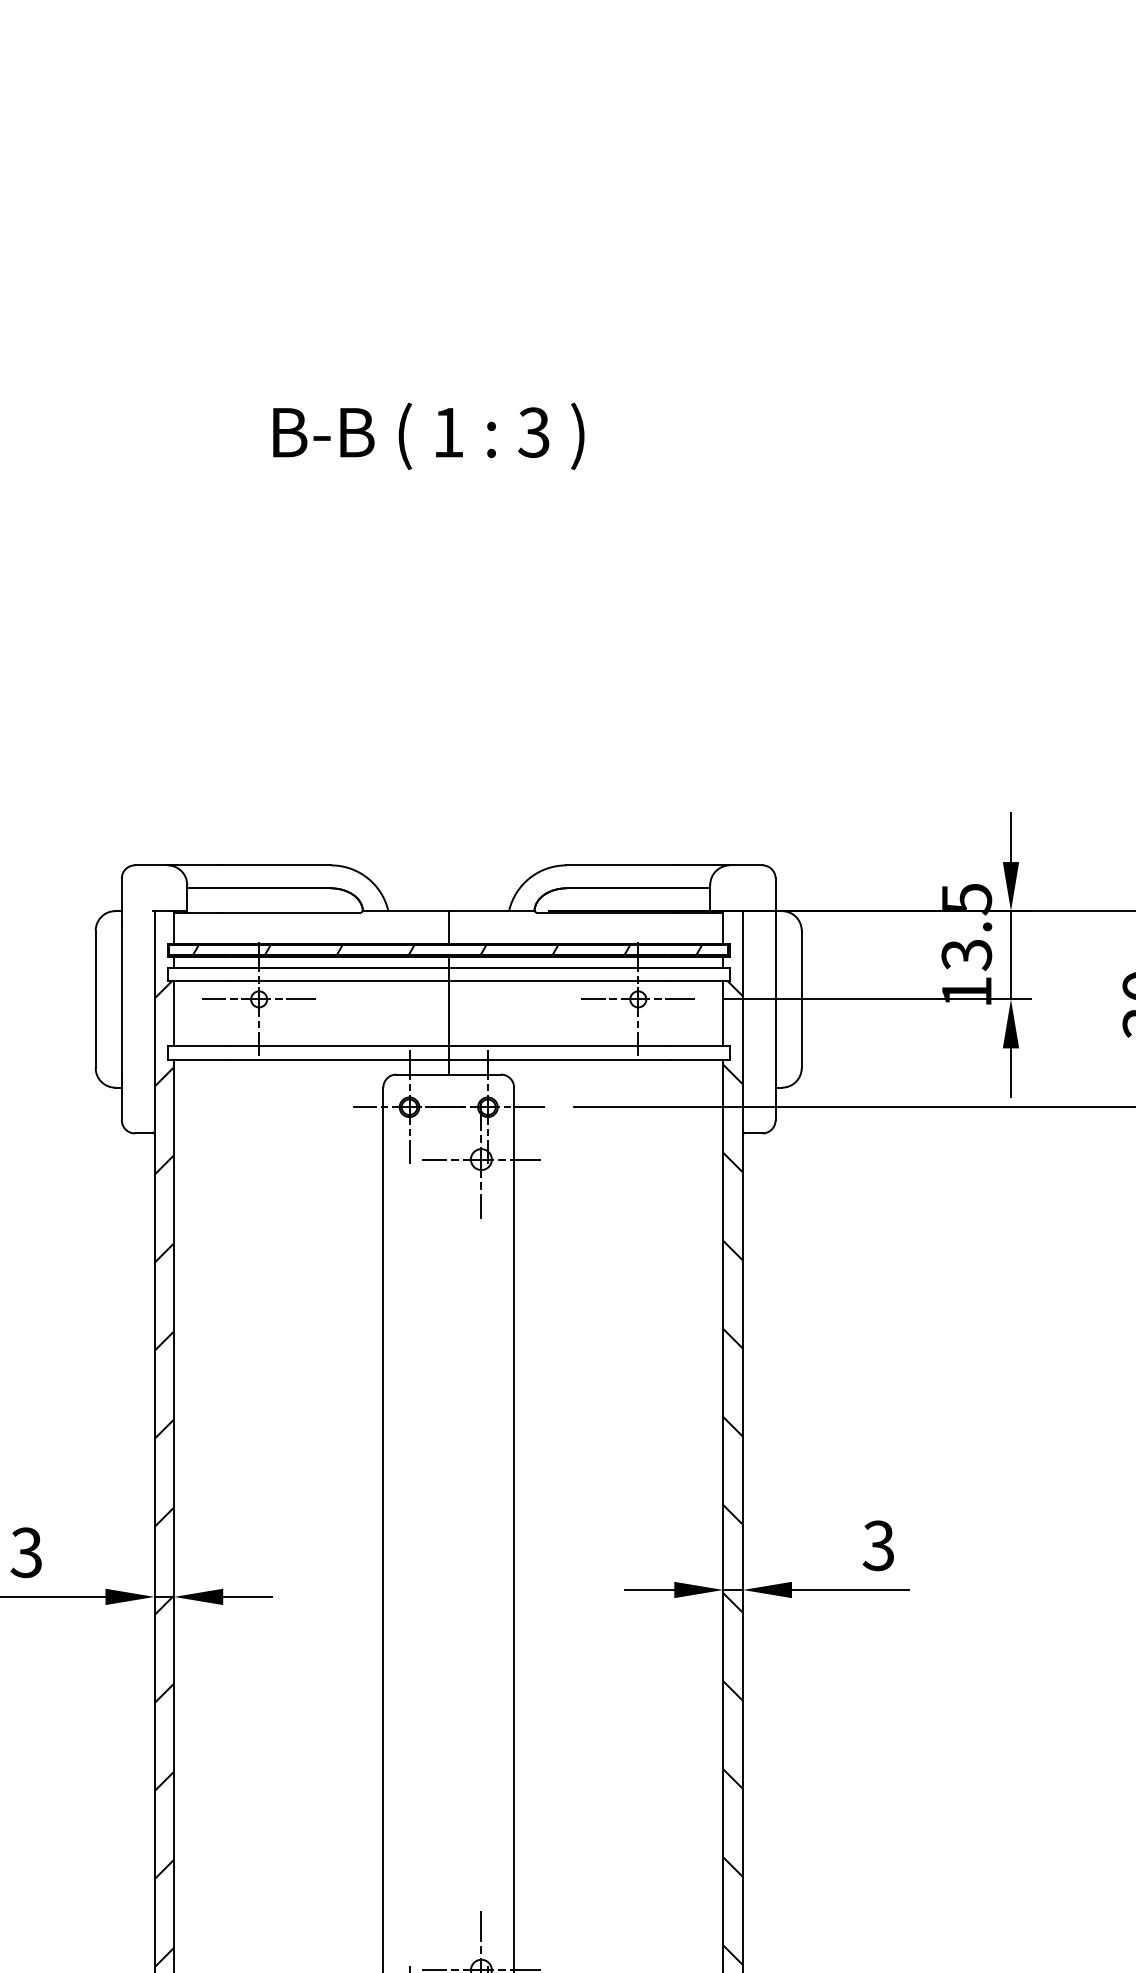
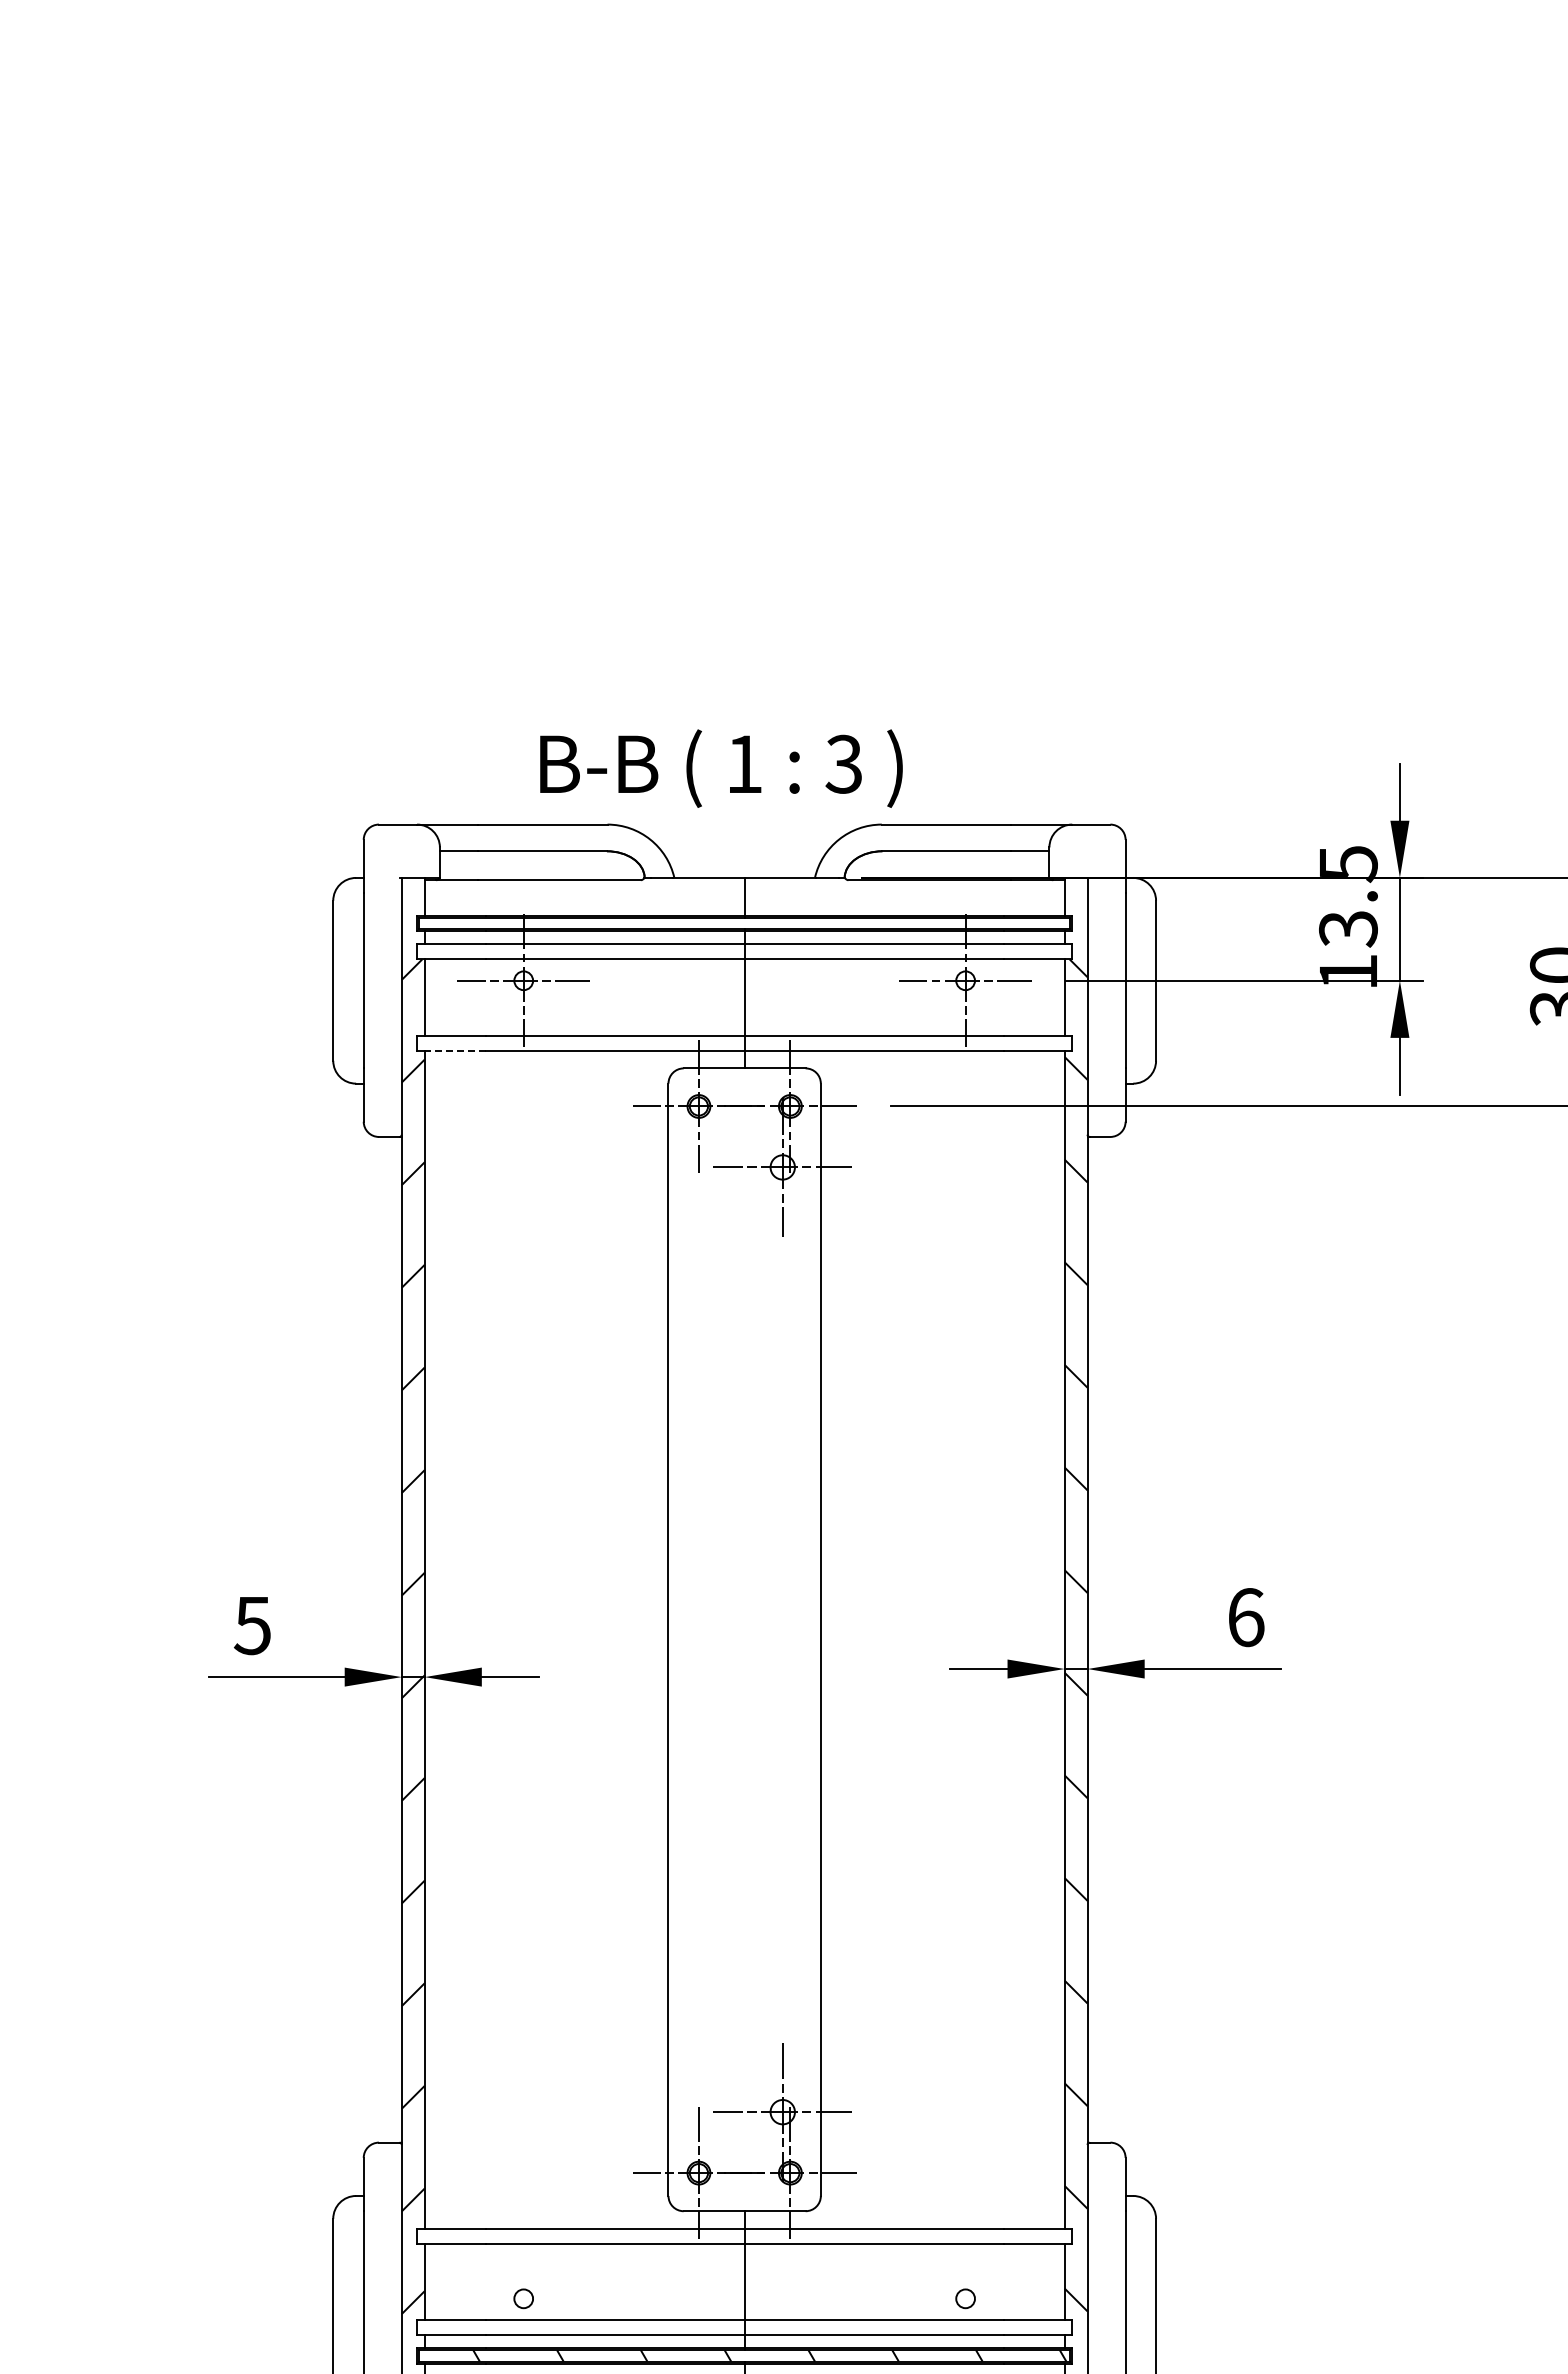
text: (428, 436) -> (721, 768), moved
hatch: (446, 950) -> (742, 923), removed
line: (199, 1059) -> (454, 1050), solid -> dashed
text: (878, 1545) -> (1245, 1617), 3 -> 6
text: (26, 1552) -> (252, 1625), 3 -> 5

